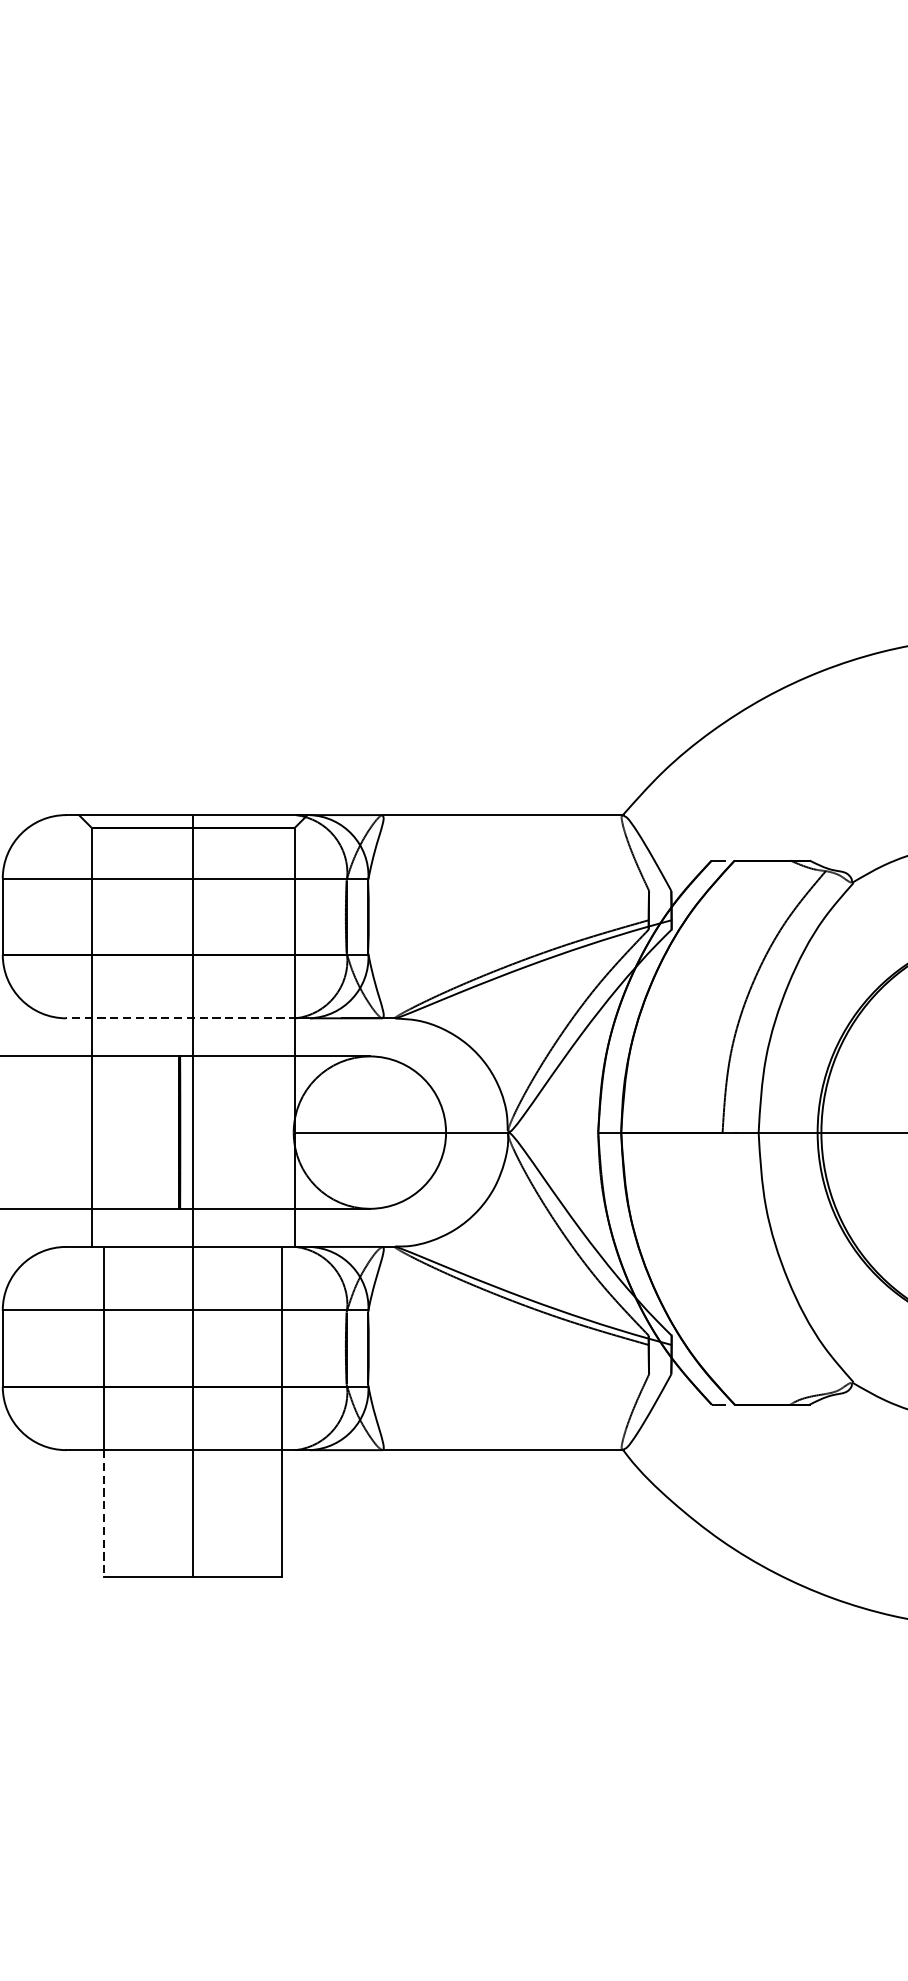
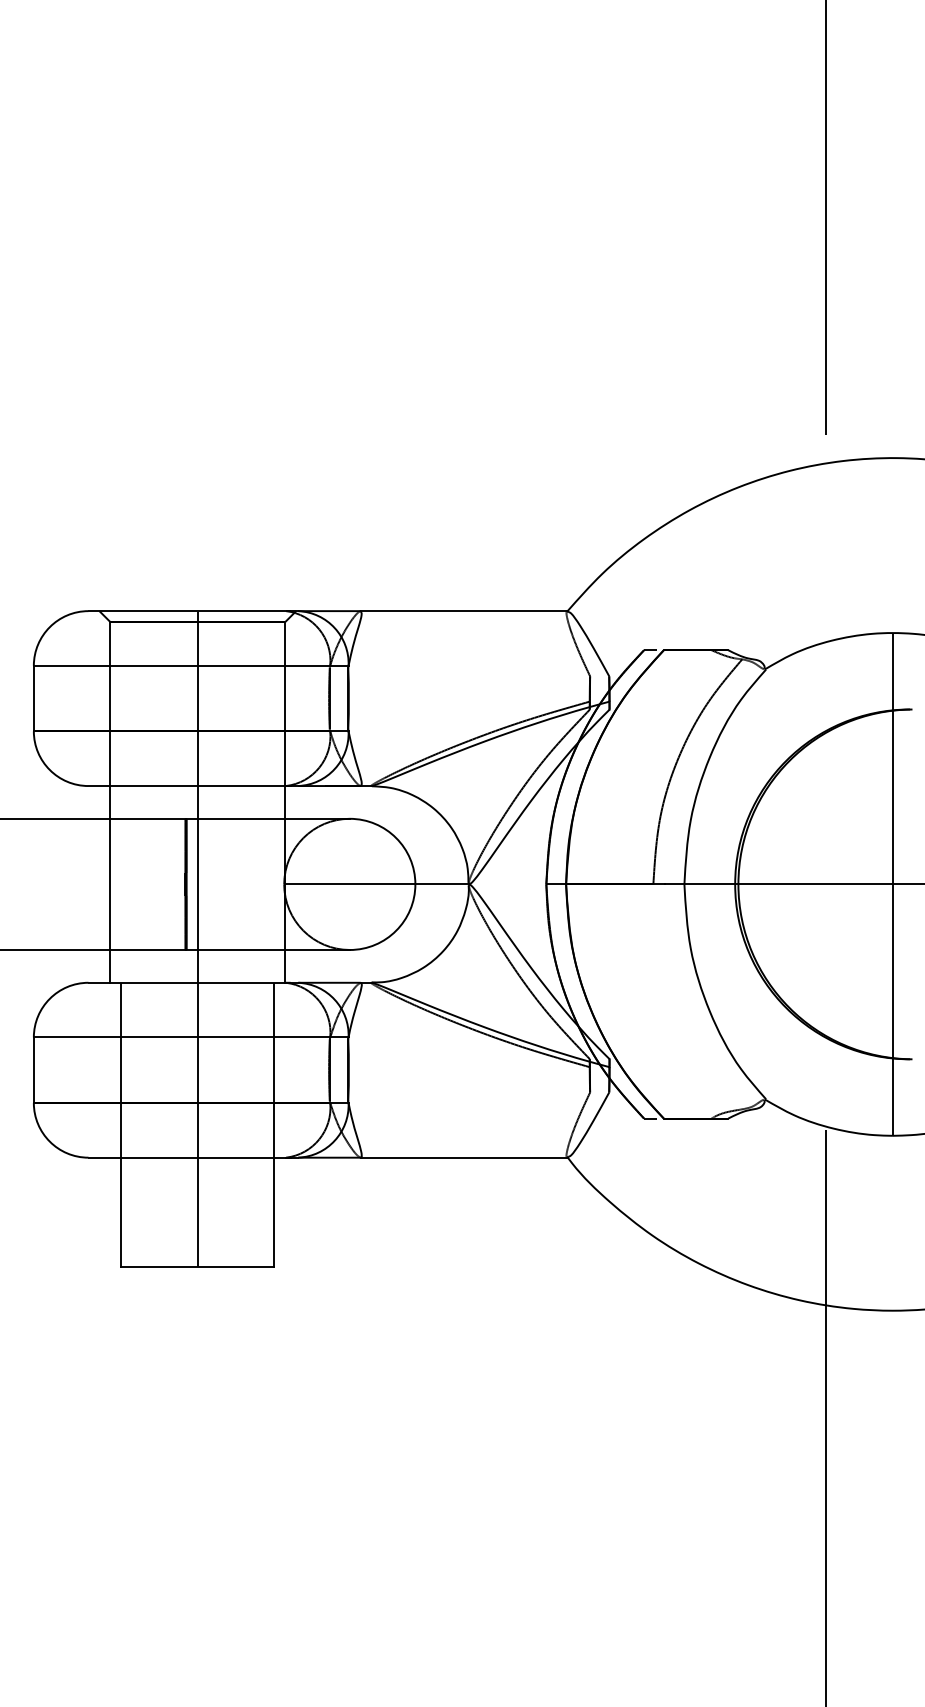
line: (188, 1018) -> (193, 786), dashed -> solid
line: (104, 1513) -> (121, 1212), dashed -> solid

